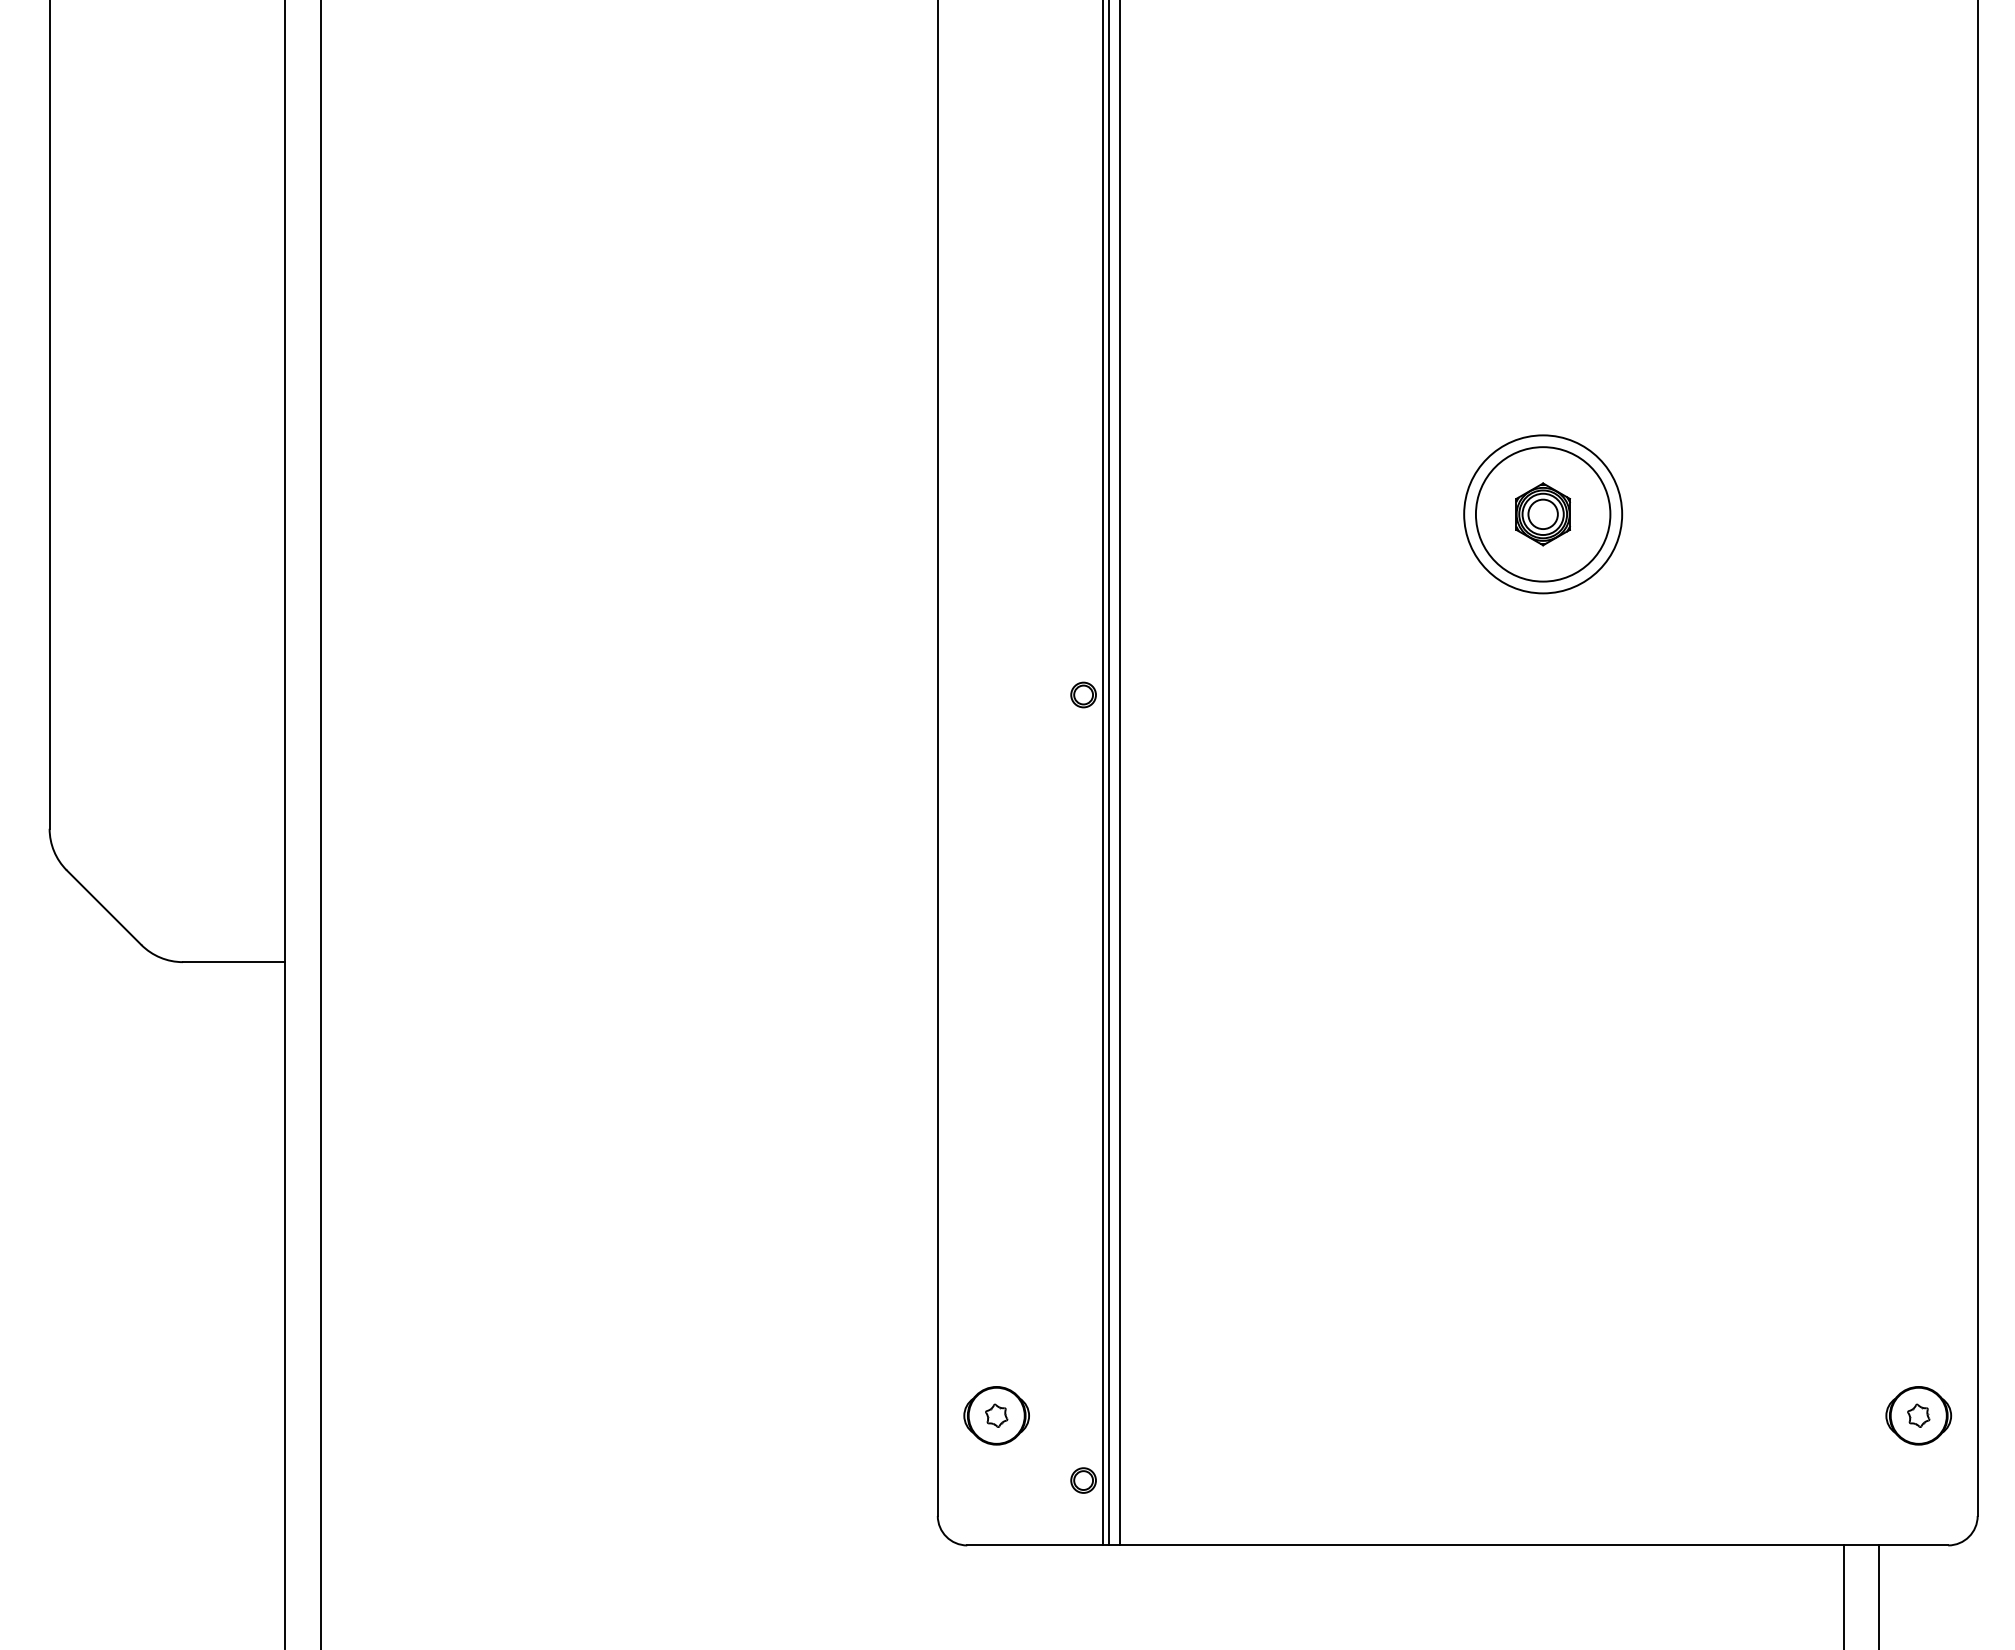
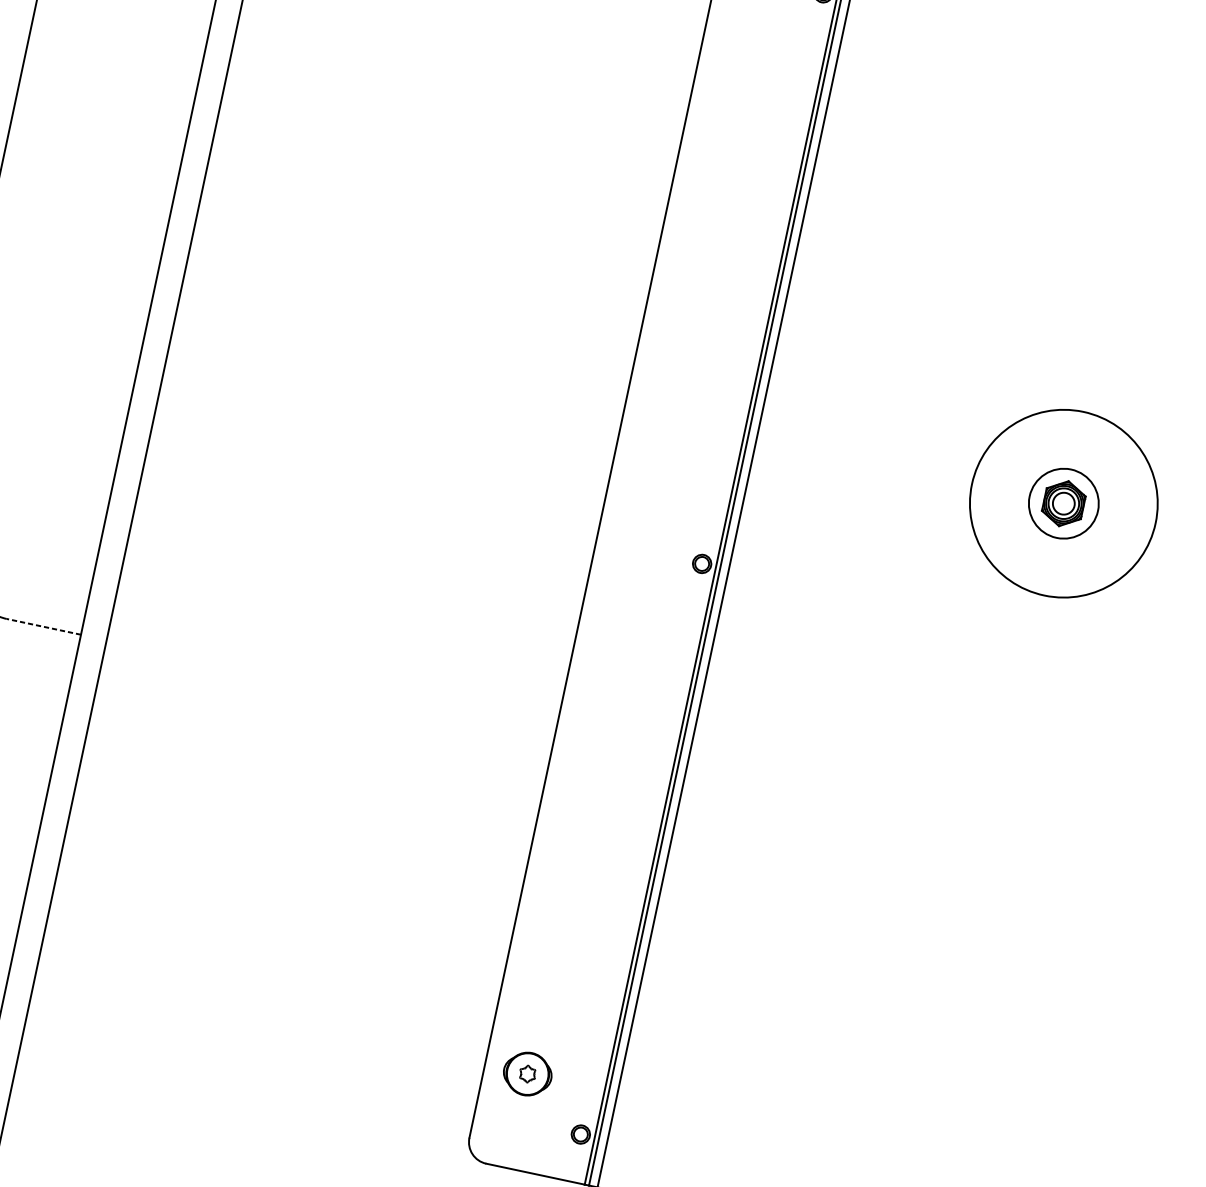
circle: (1542, 514) -> (1063, 503), size x0.7
circle: (1543, 514) -> (1064, 503), size x1.6
line: (233, 962) -> (43, 626), solid -> dashed

